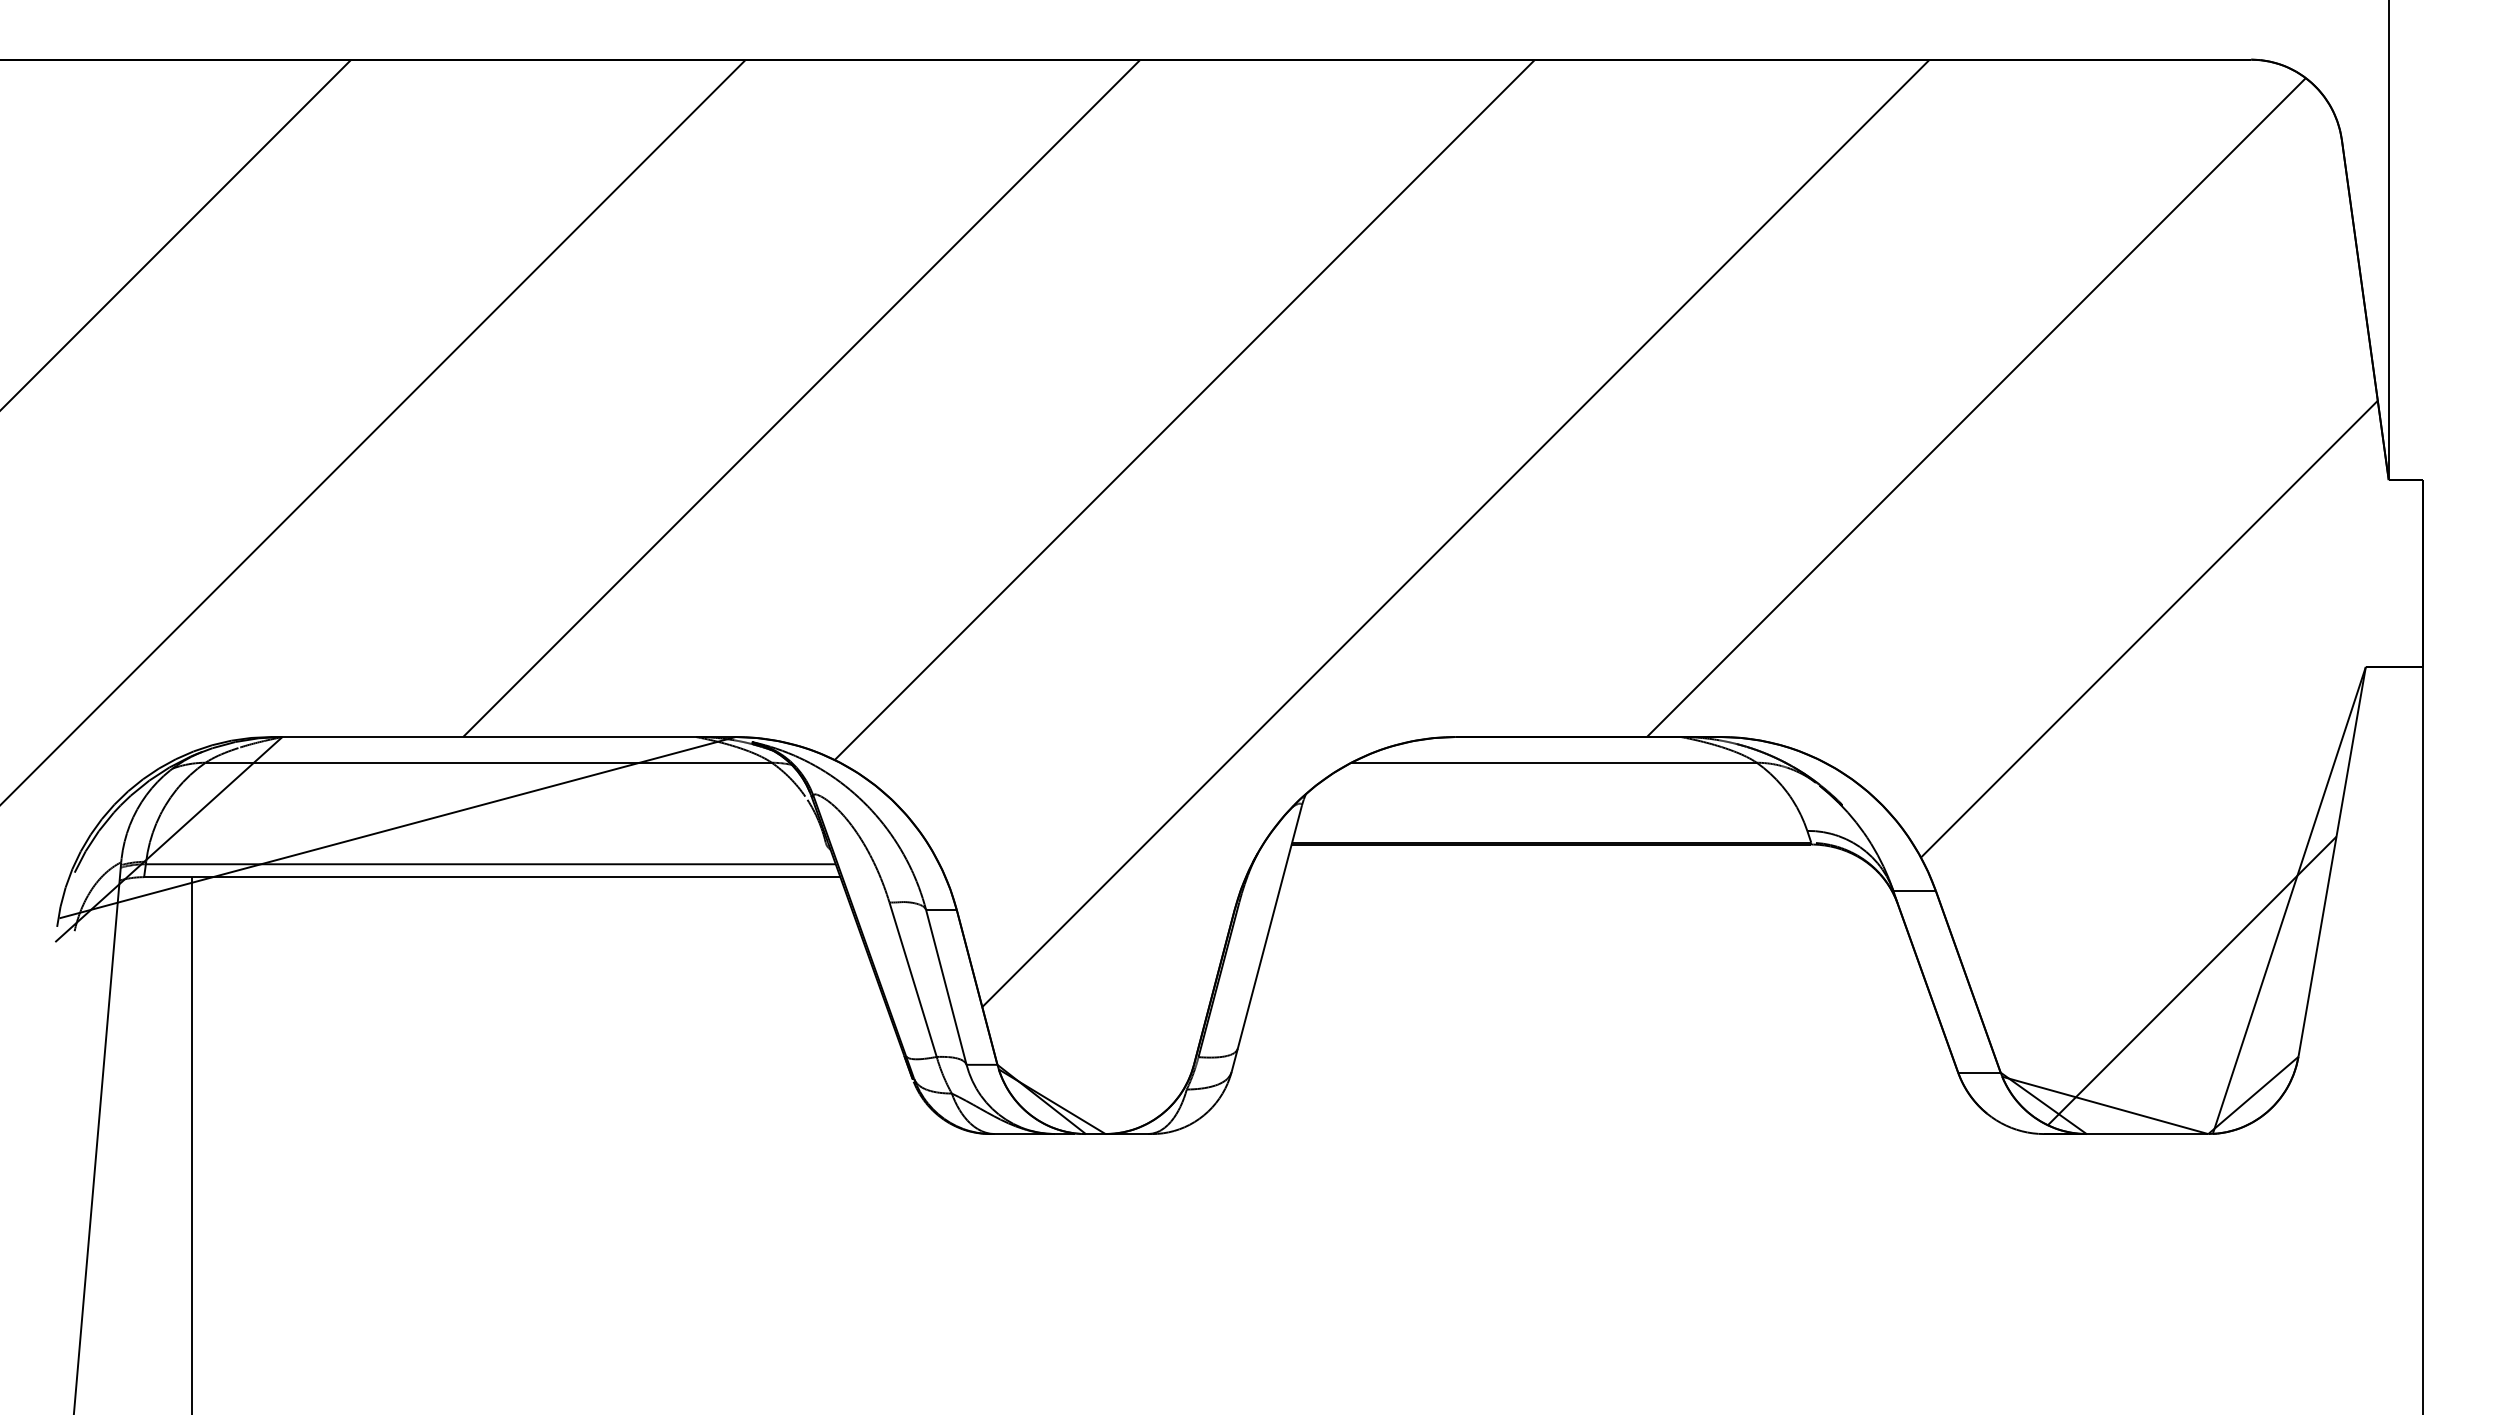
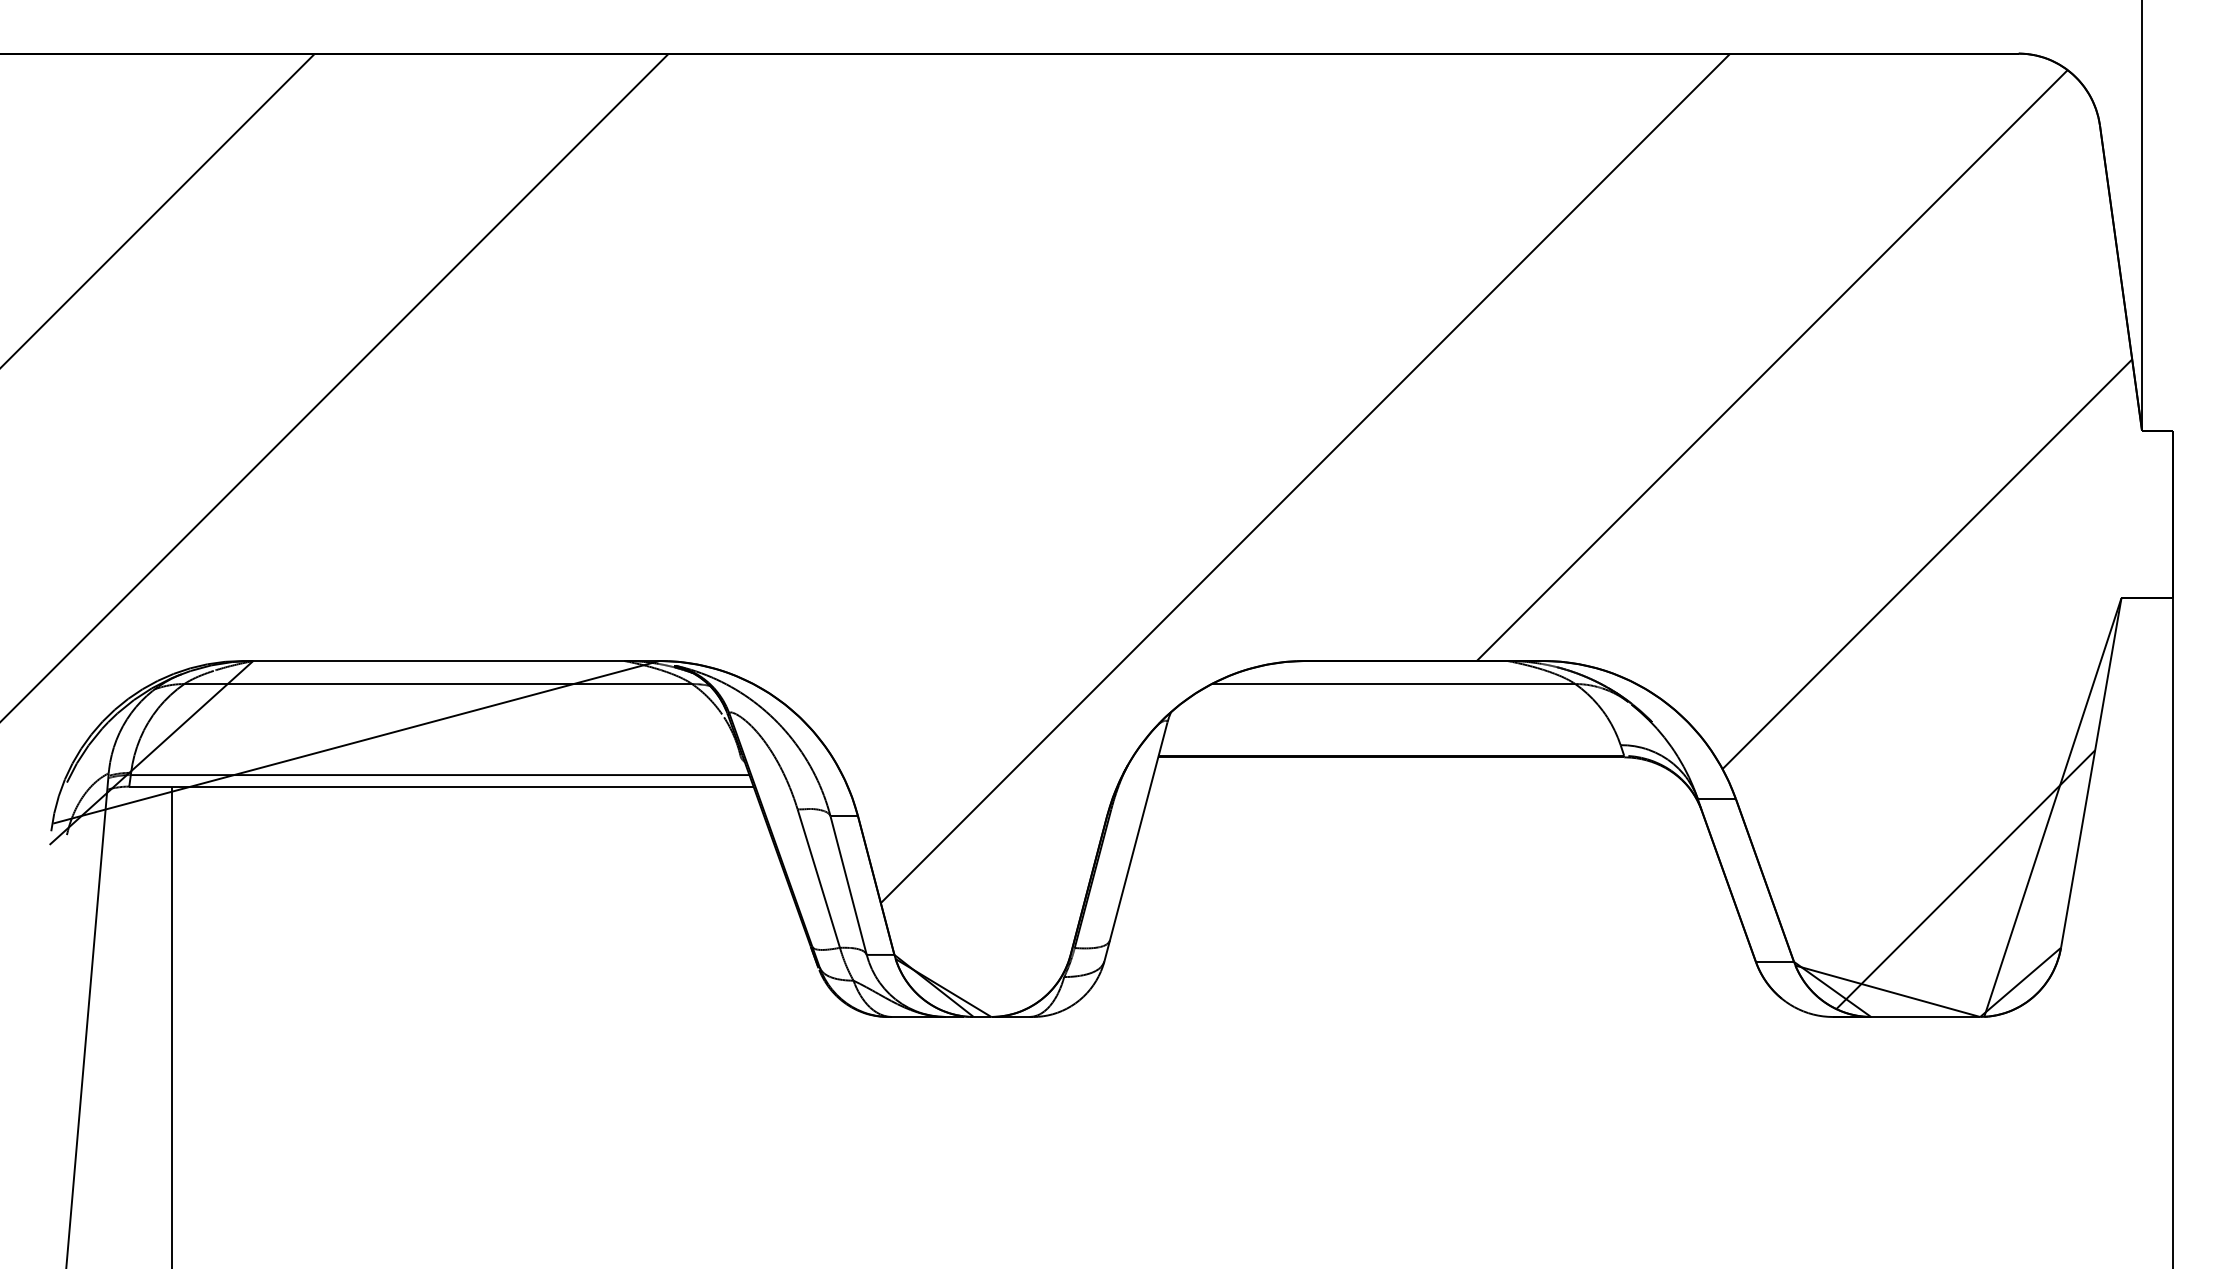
line: (801, 398) -> (718, 357), removed
line: (1184, 409) -> (1062, 367), removed

